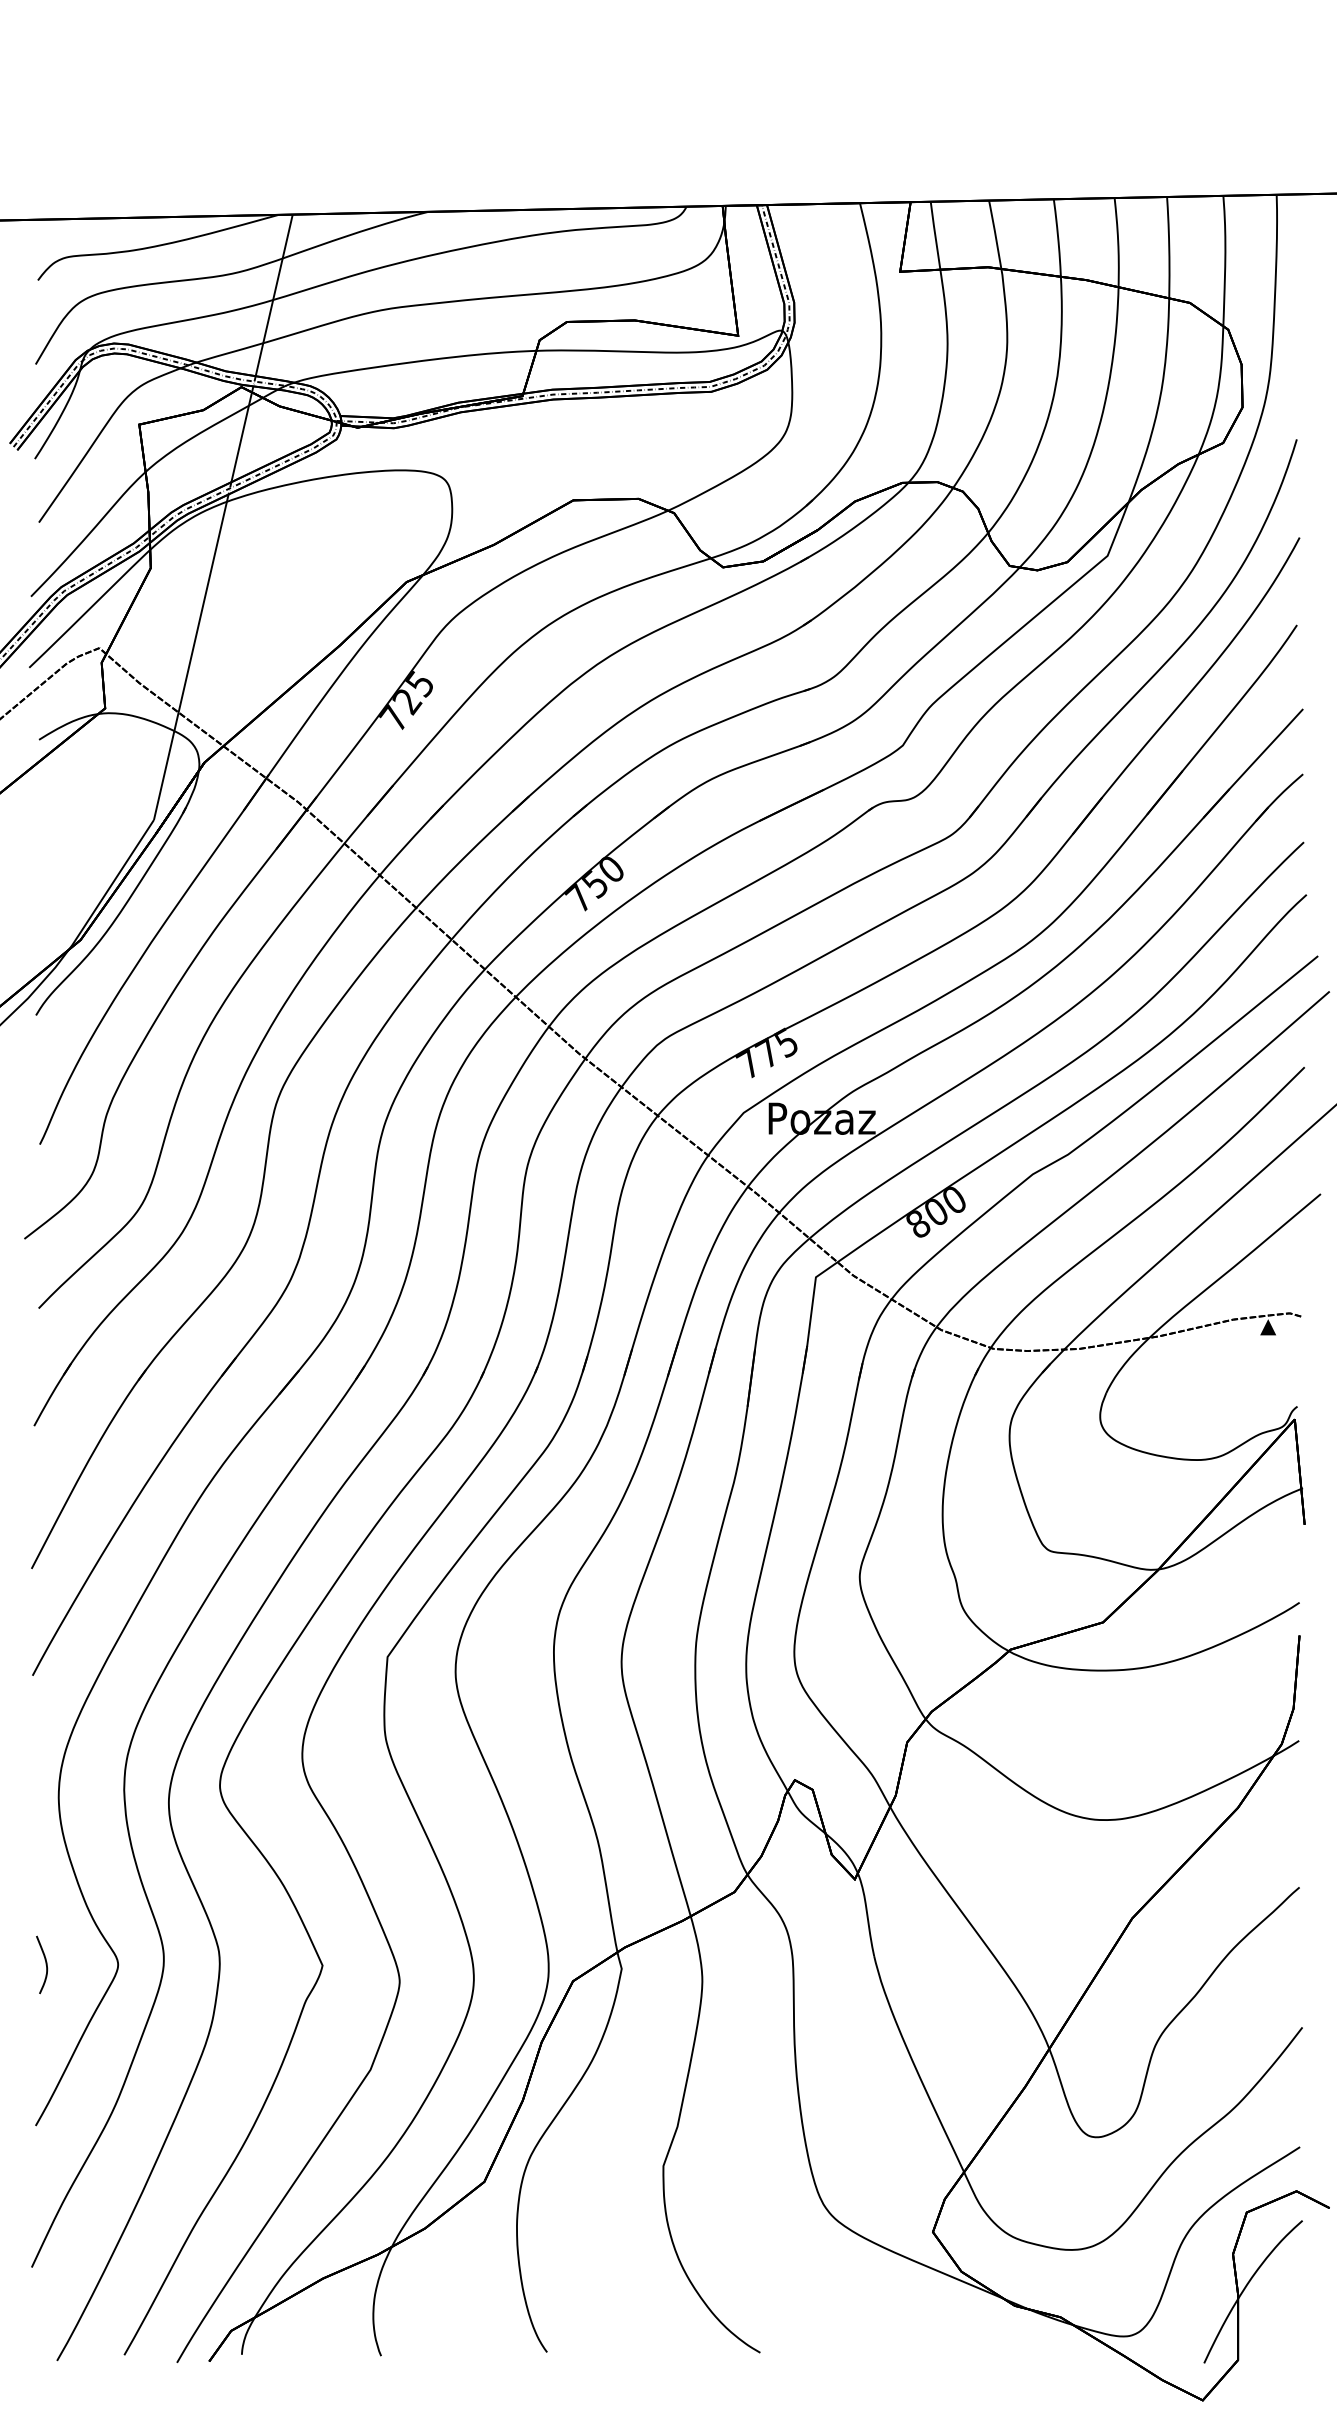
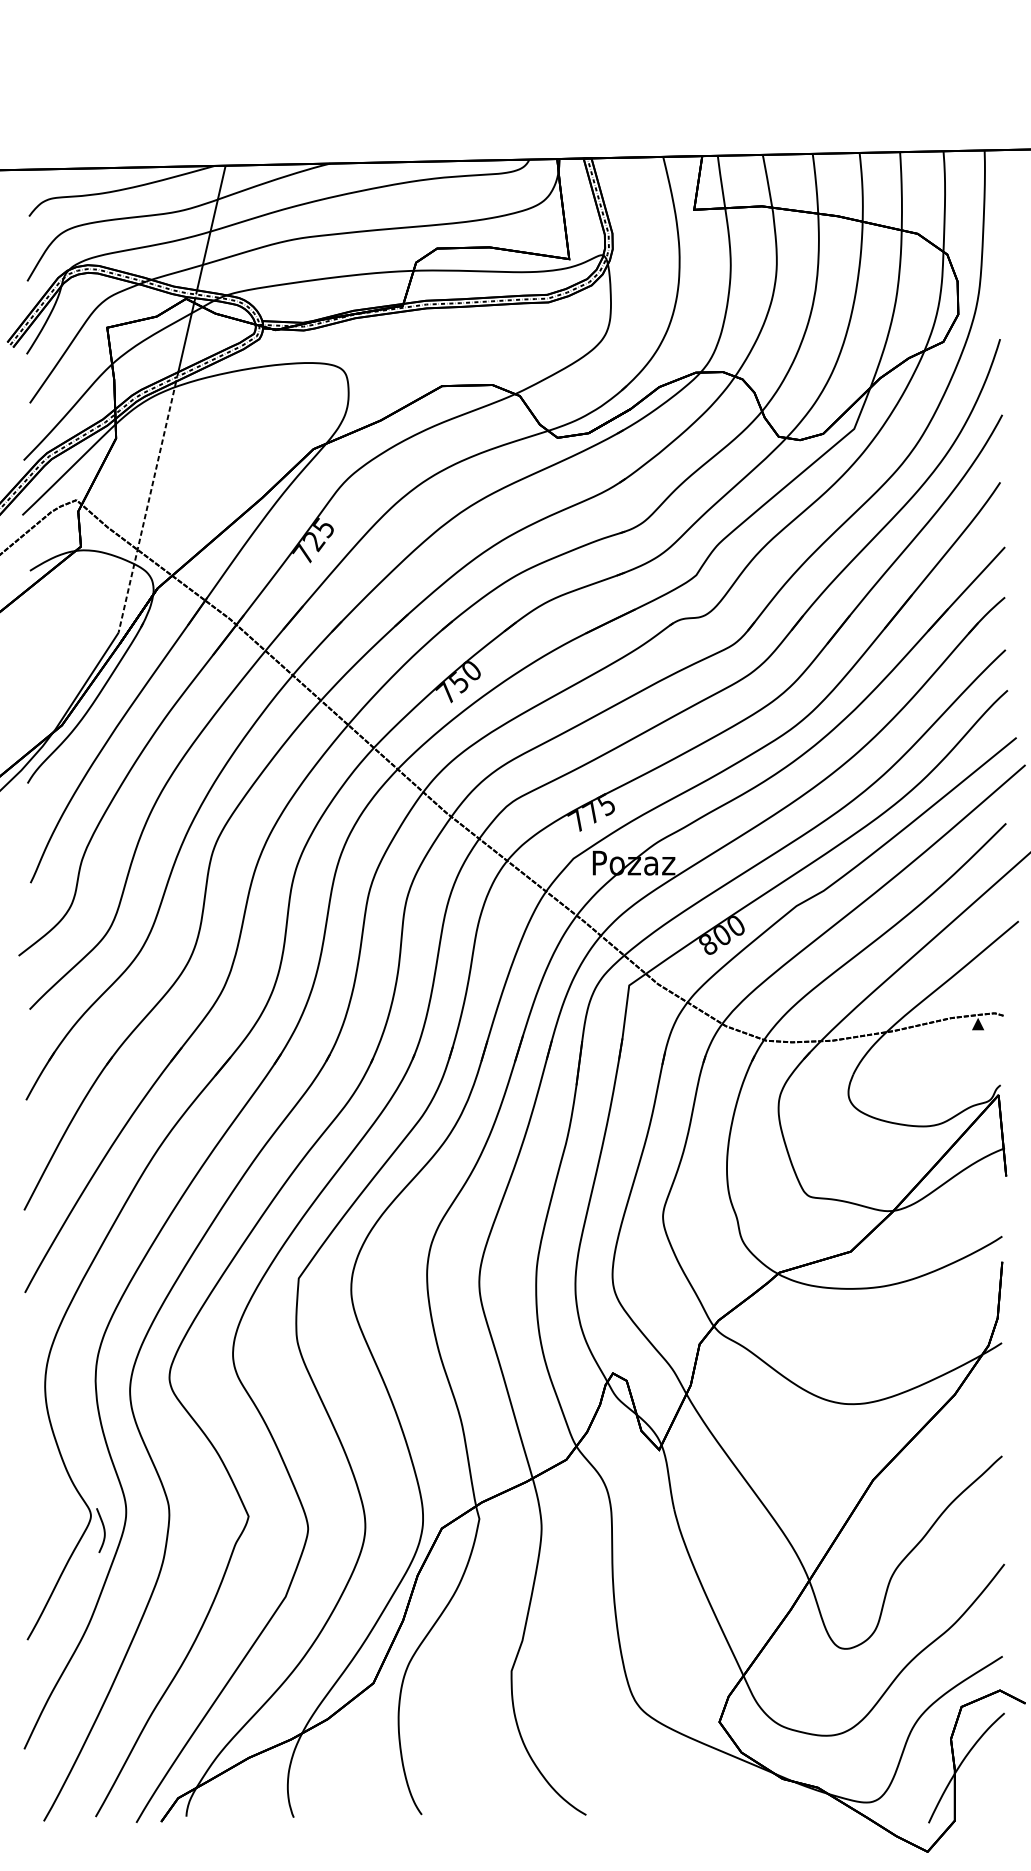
line: (191, 657) -> (147, 507), solid -> dashed
curve: (45, 1964) -> (103, 1530), moved

